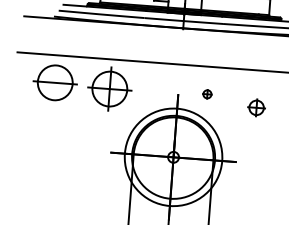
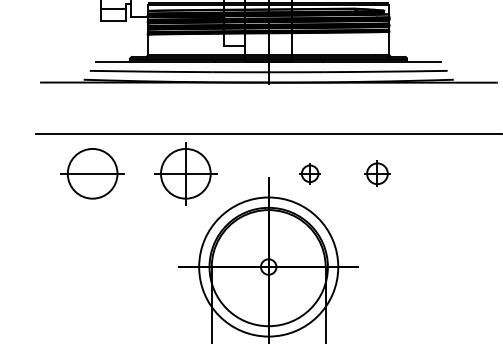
part: (109, 88) -> (185, 173), moved
part: (207, 94) -> (309, 173), size x1.43
part: (256, 107) -> (377, 173), moved

